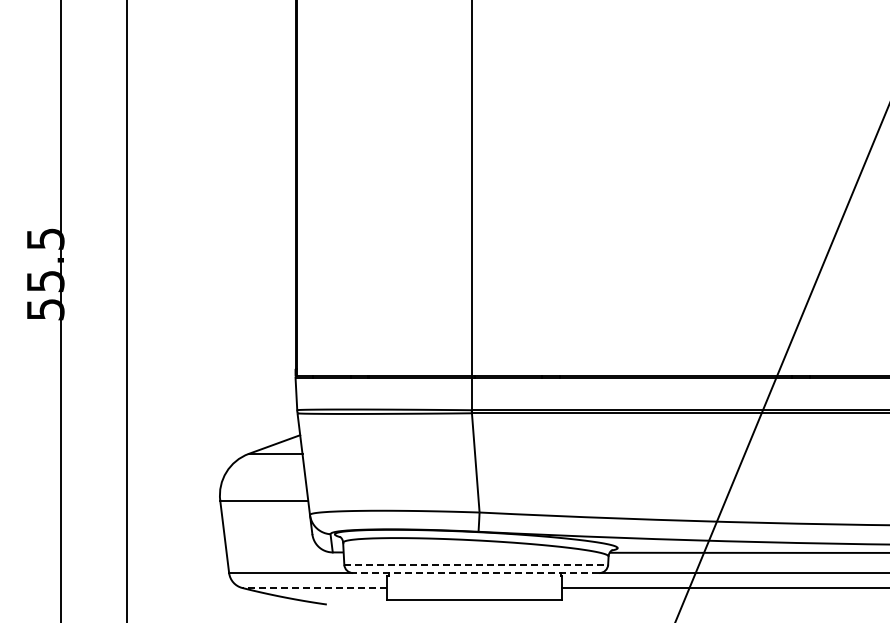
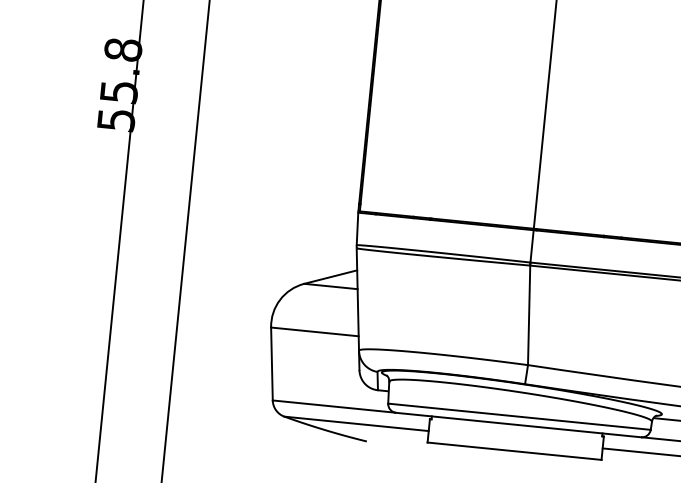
text: (45, 239) -> (123, 50), 55.5 -> 55.8
line: (476, 564) -> (519, 416), dashed -> solid
line: (475, 573) -> (517, 425), dashed -> solid
line: (314, 588) -> (356, 424), dashed -> solid

